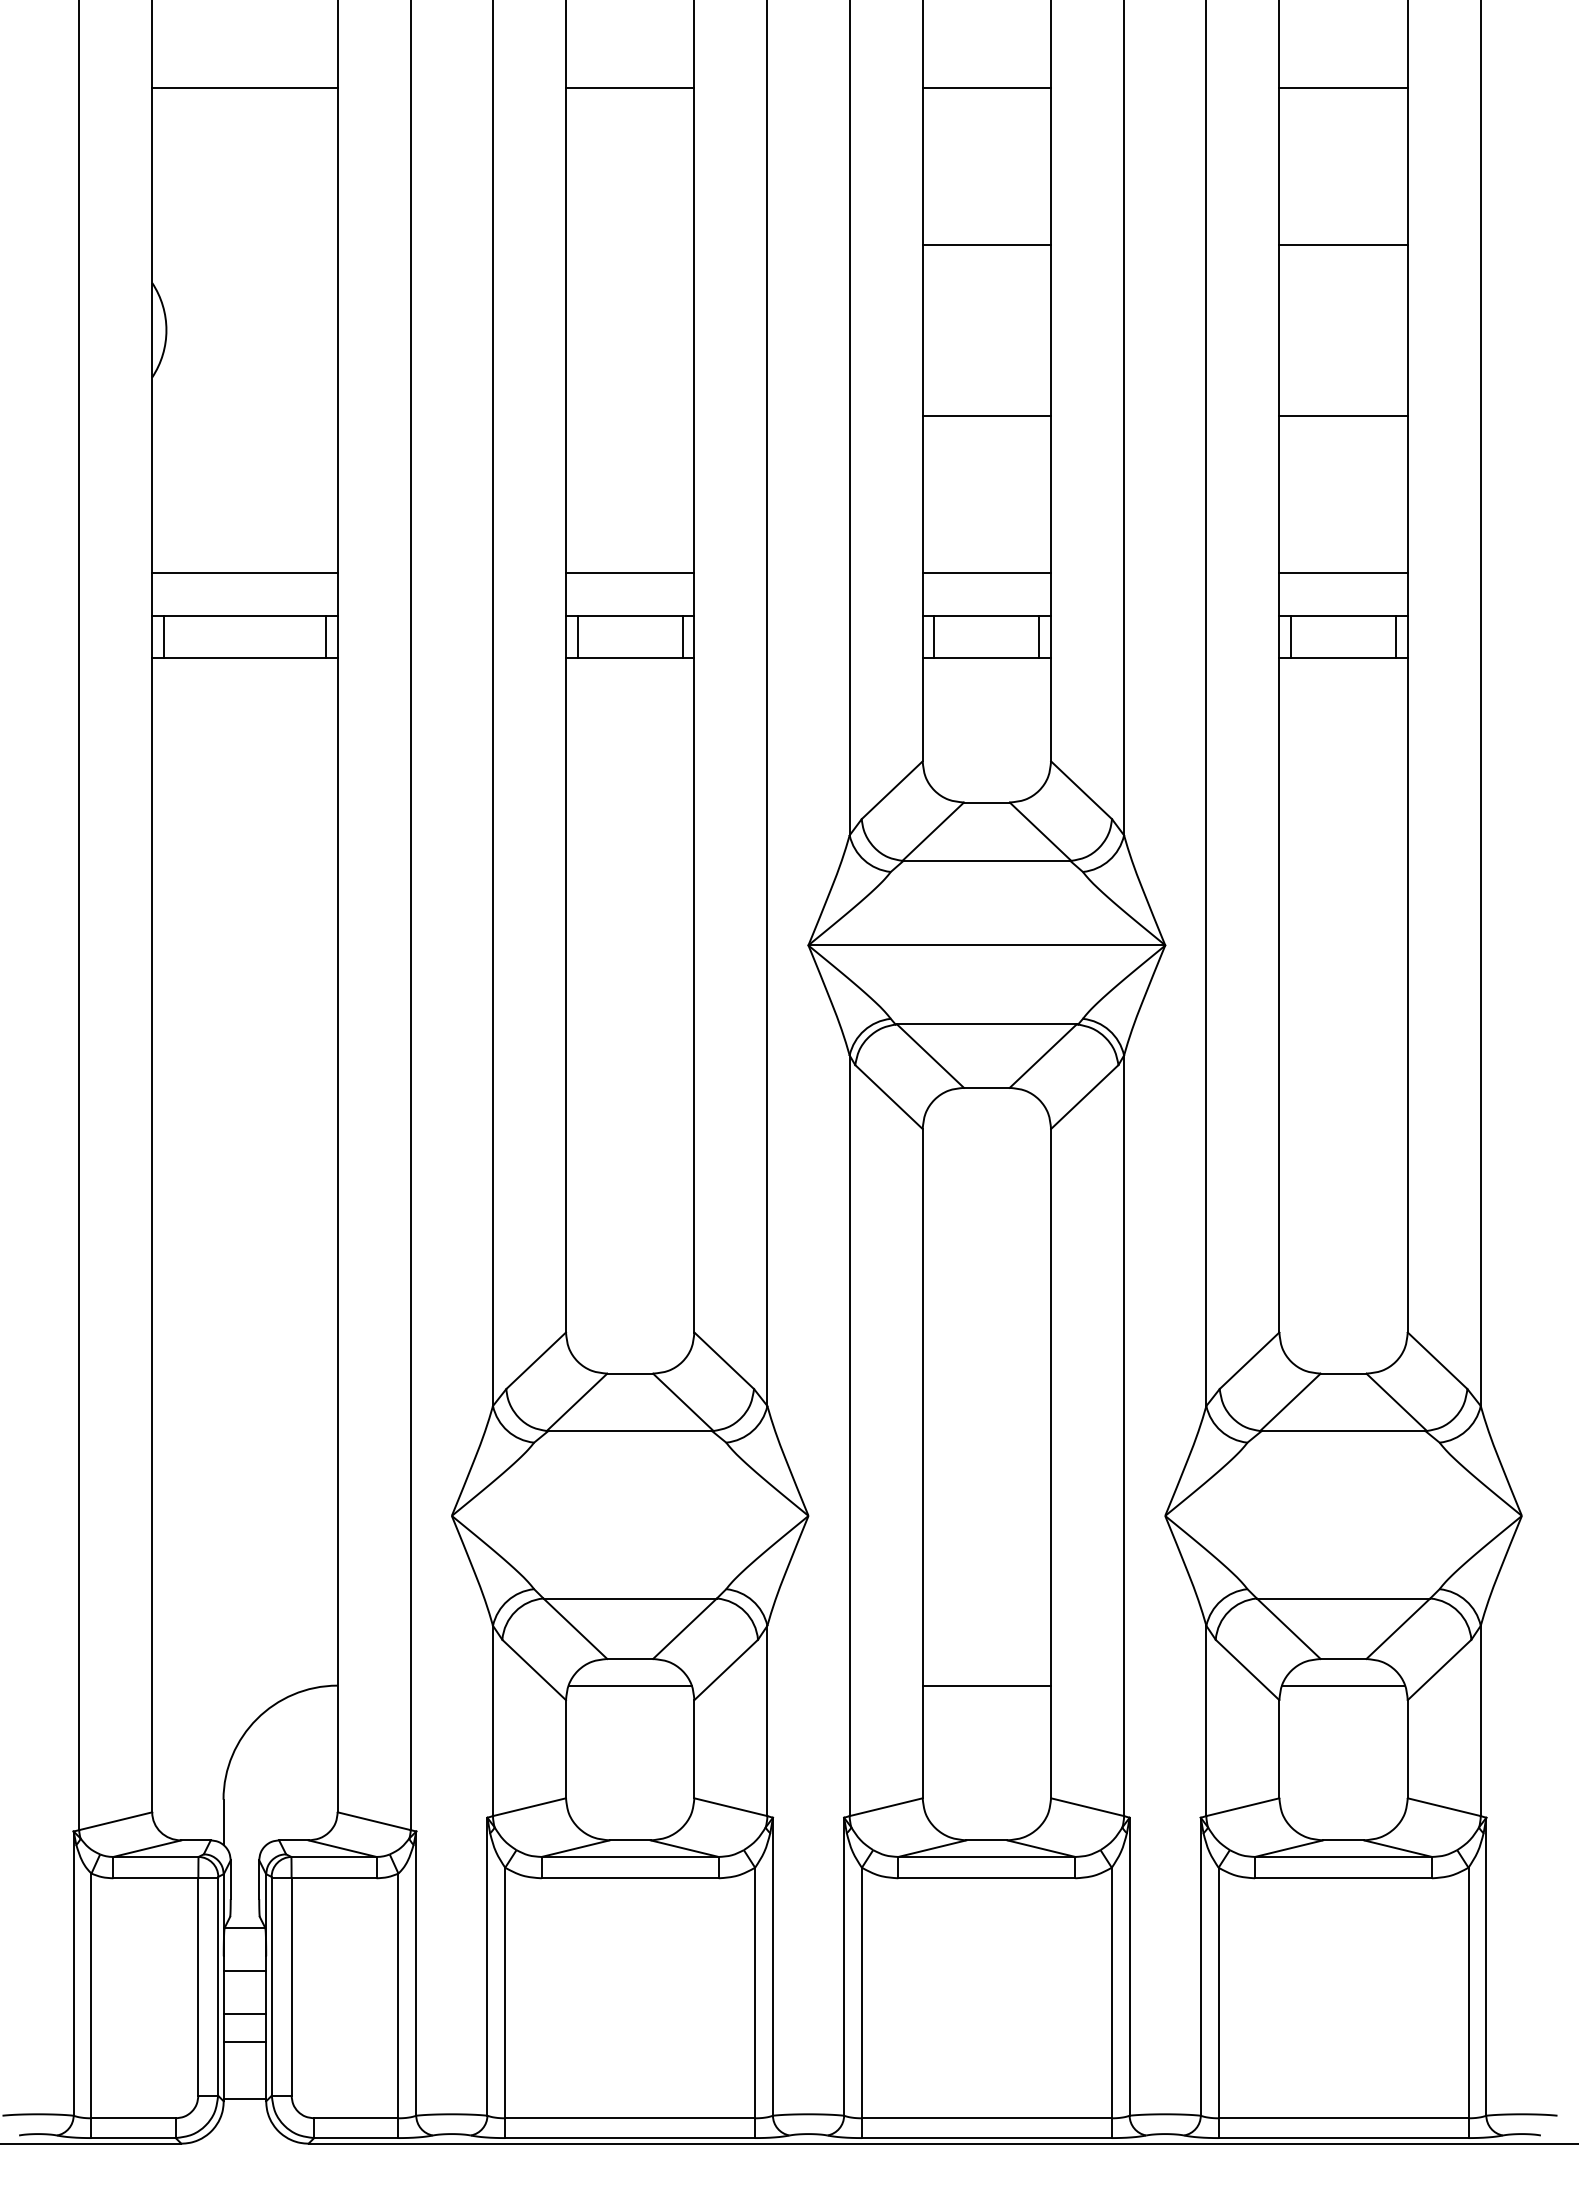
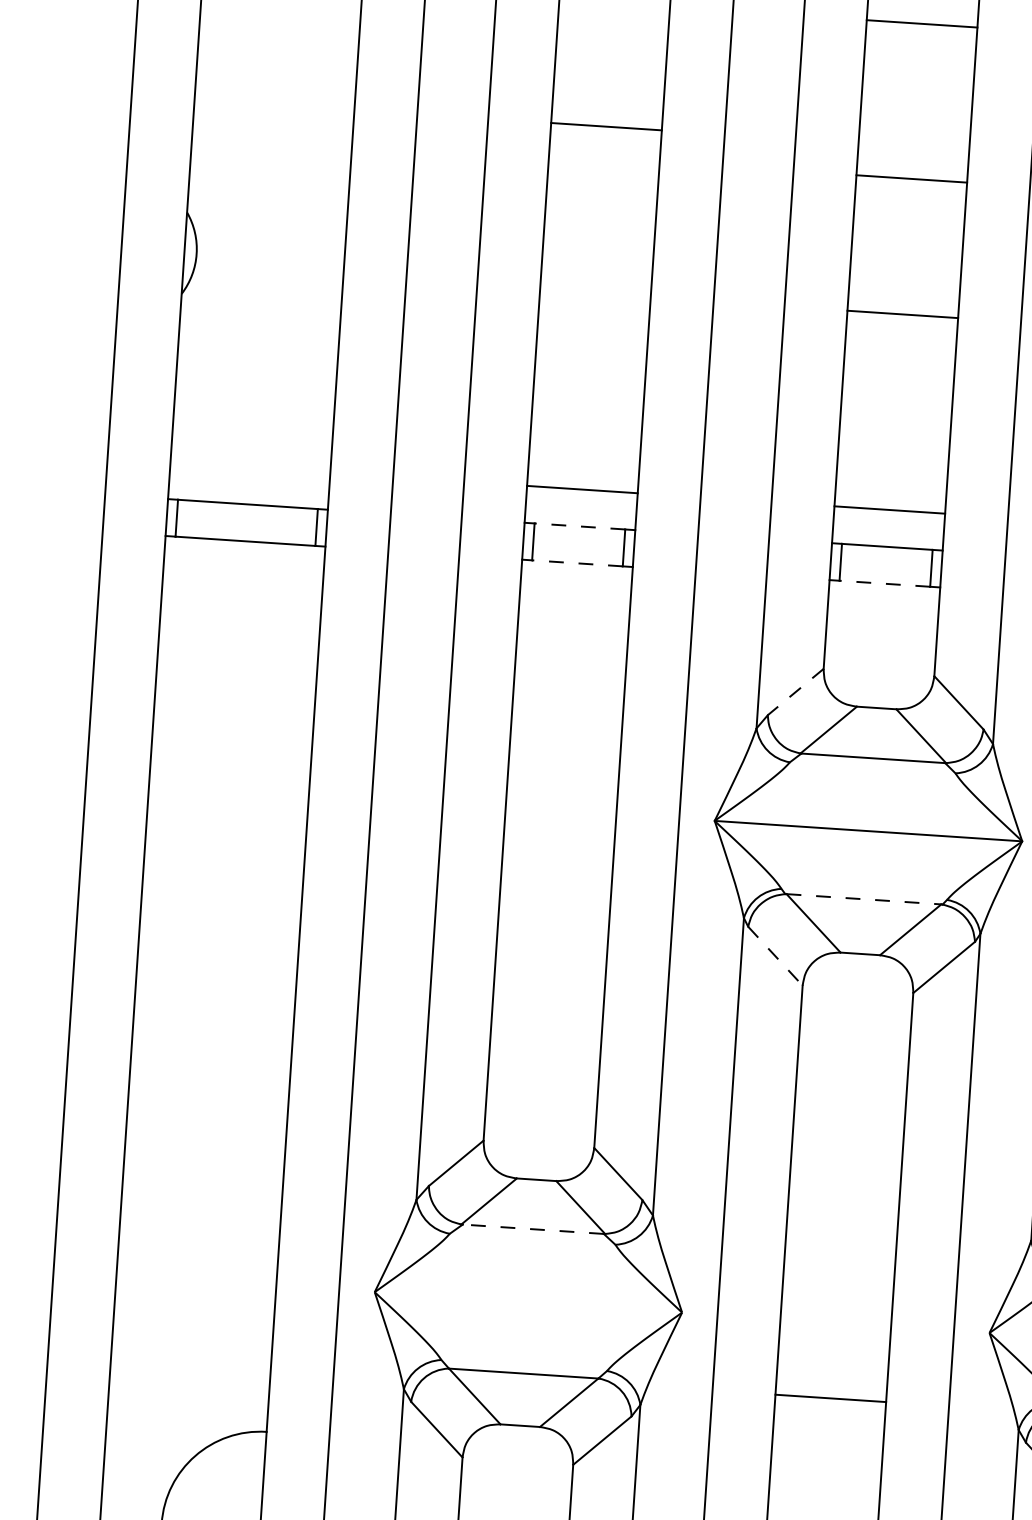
line: (244, 87) -> (277, 49), removed
line: (629, 87) -> (605, 126), moved
line: (986, 87) -> (921, 23), moved
line: (986, 244) -> (911, 178), moved
line: (986, 415) -> (902, 314), moved
line: (244, 572) -> (250, 467), removed
line: (630, 615) -> (580, 526), solid -> dashed
line: (630, 658) -> (577, 563), solid -> dashed
line: (986, 658) -> (884, 583), solid -> dashed
line: (891, 790) -> (795, 692), solid -> dashed
line: (986, 1024) -> (863, 899), solid -> dashed
line: (889, 1097) -> (775, 956), solid -> dashed
line: (630, 1431) -> (533, 1229), solid -> dashed
line: (629, 1685) -> (518, 1448), removed
line: (986, 1685) -> (830, 1398), moved

